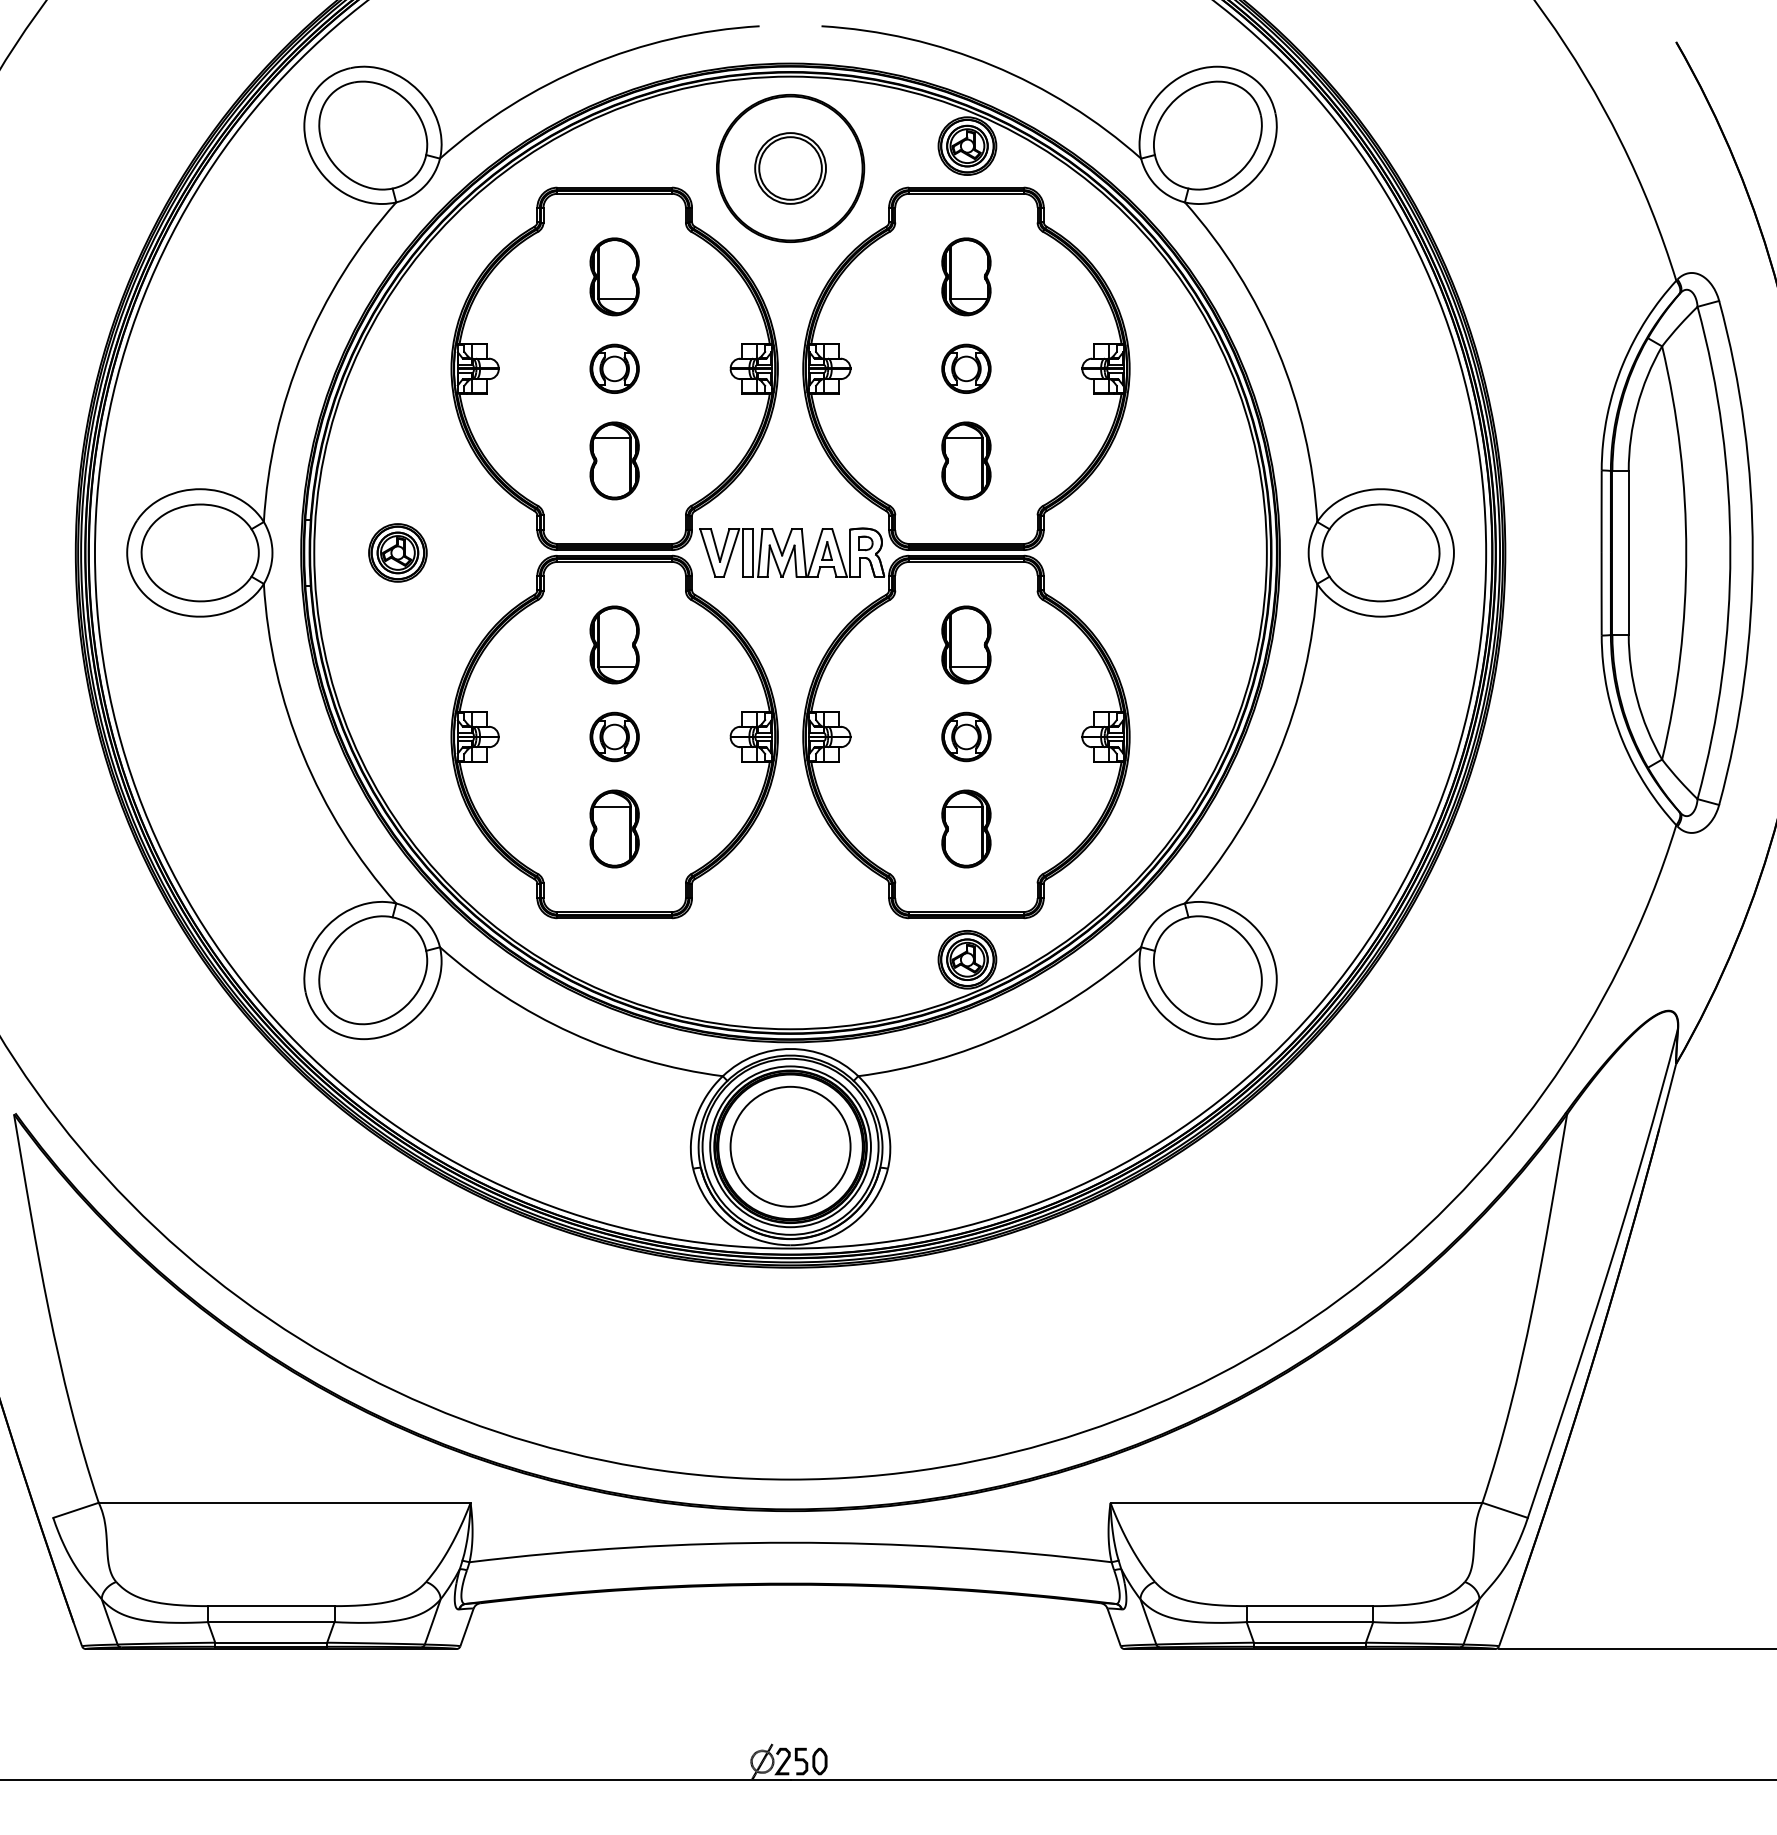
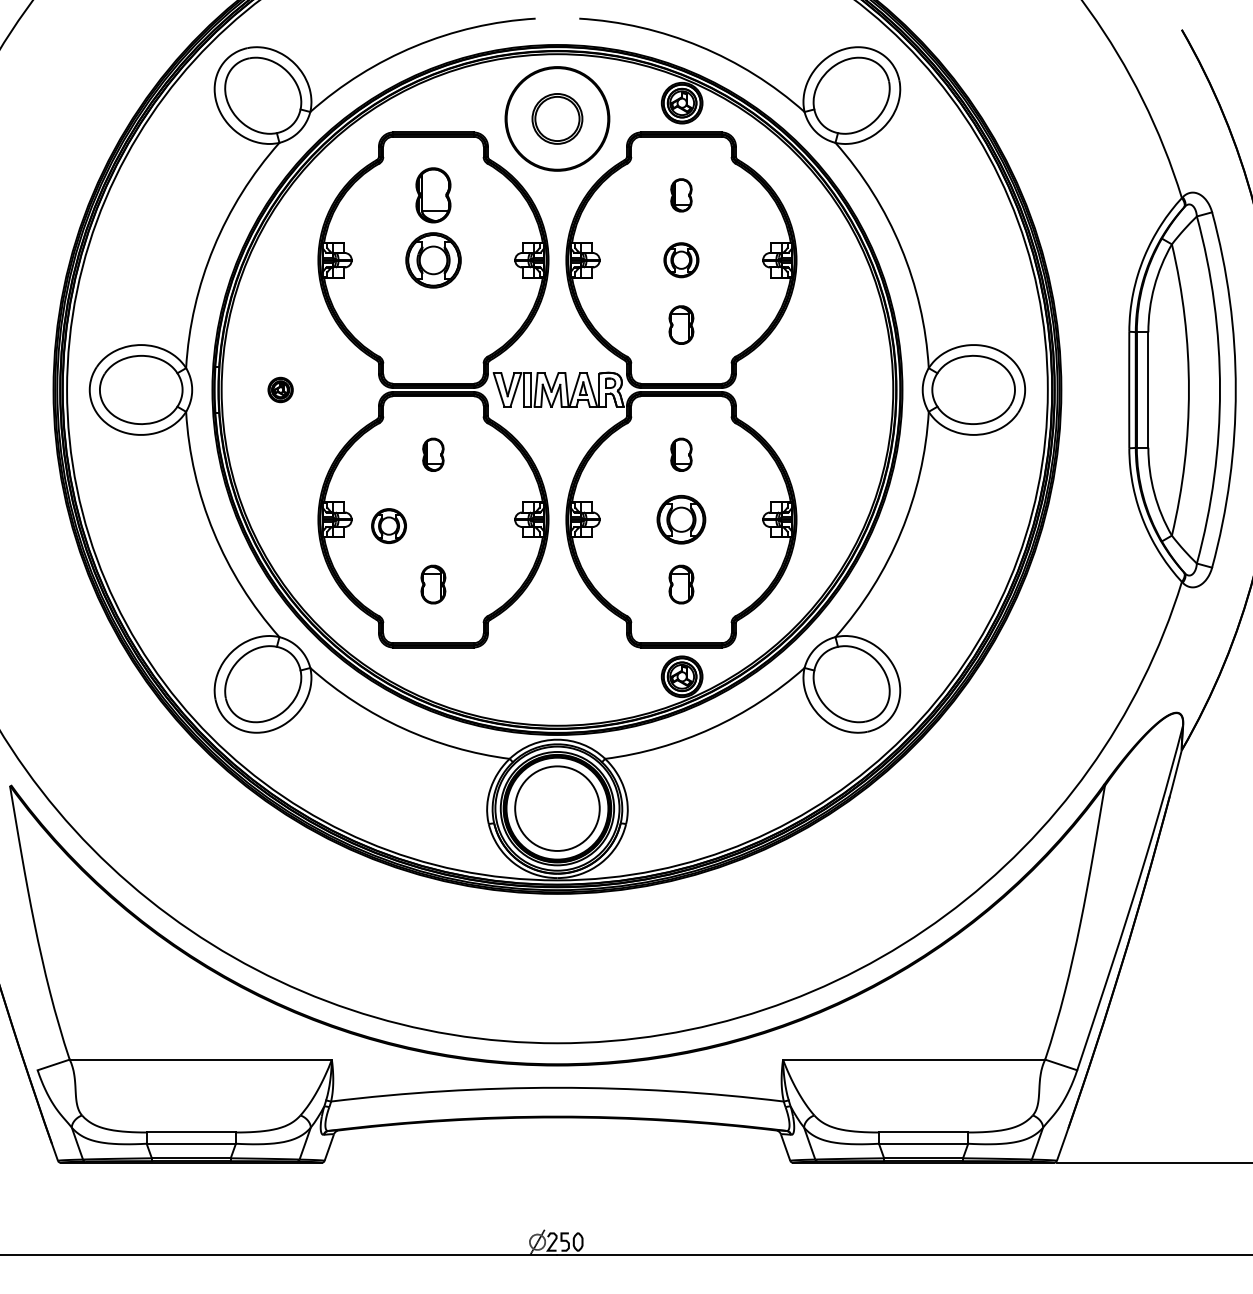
part: (966, 276) -> (681, 195), size x0.6
part: (614, 368) -> (433, 259), size x1.6
part: (614, 460) -> (433, 324), removed
part: (966, 460) -> (681, 324), size x0.7
part: (397, 552) -> (280, 389), size x0.6
part: (614, 644) -> (433, 454), size x0.6
part: (966, 644) -> (681, 454), size x0.6
part: (614, 736) -> (388, 525), moved
part: (966, 736) -> (681, 519), size x1.4
part: (614, 828) -> (433, 584), size x0.7
part: (966, 828) -> (681, 584), size x0.7

